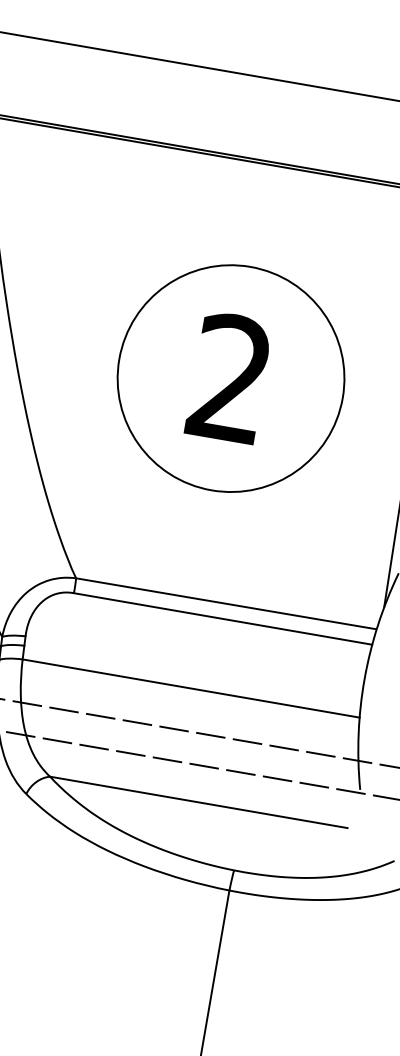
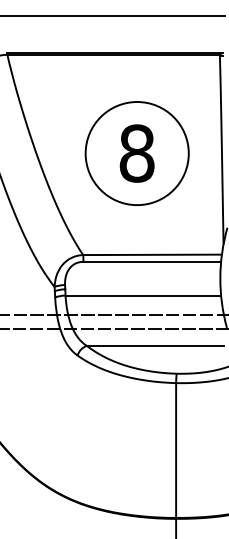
text: (229, 378) -> (136, 153), 2 -> 8

